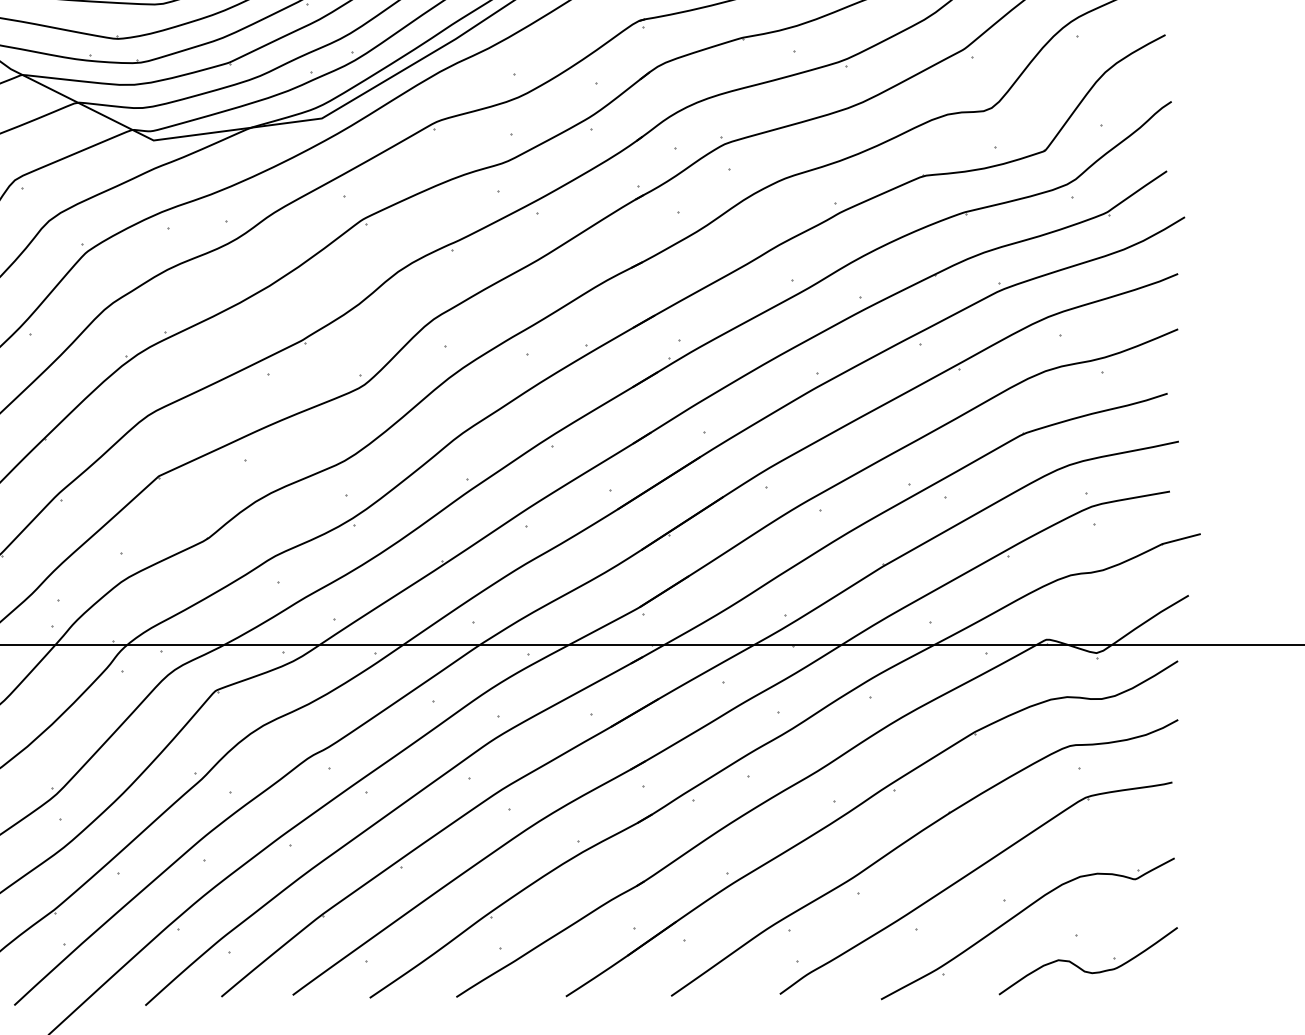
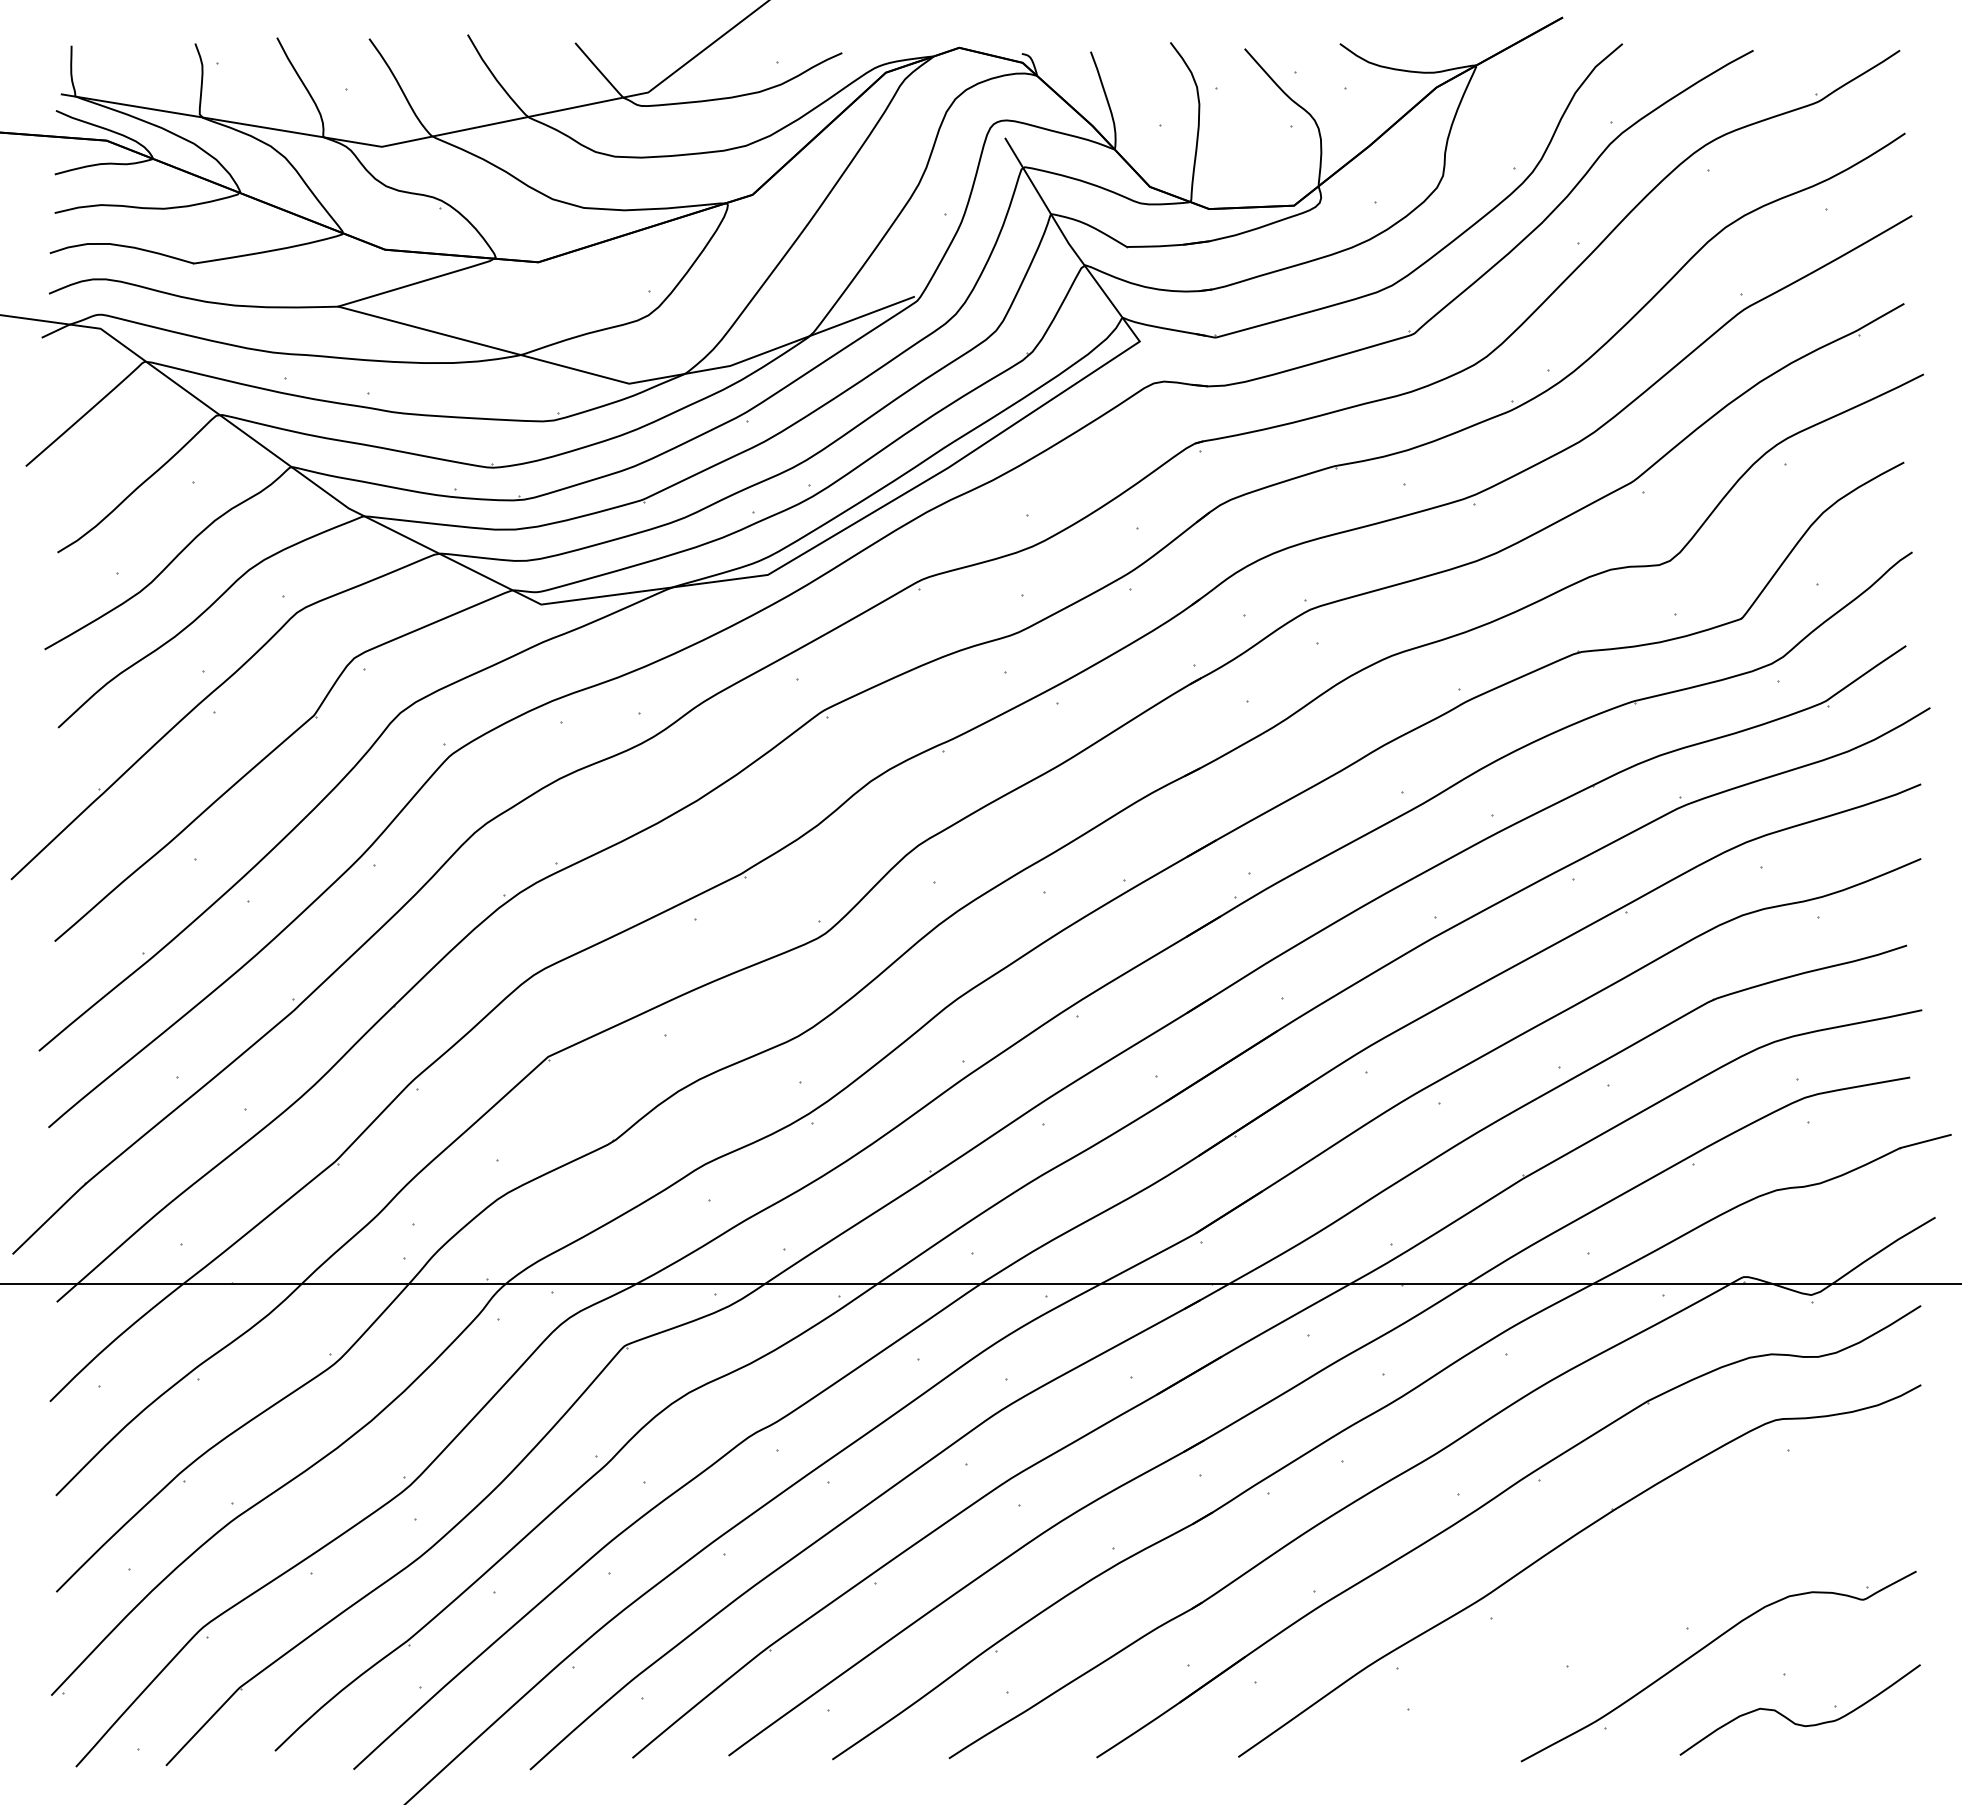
part: (969, 874) -> (1640, 1593), removed

